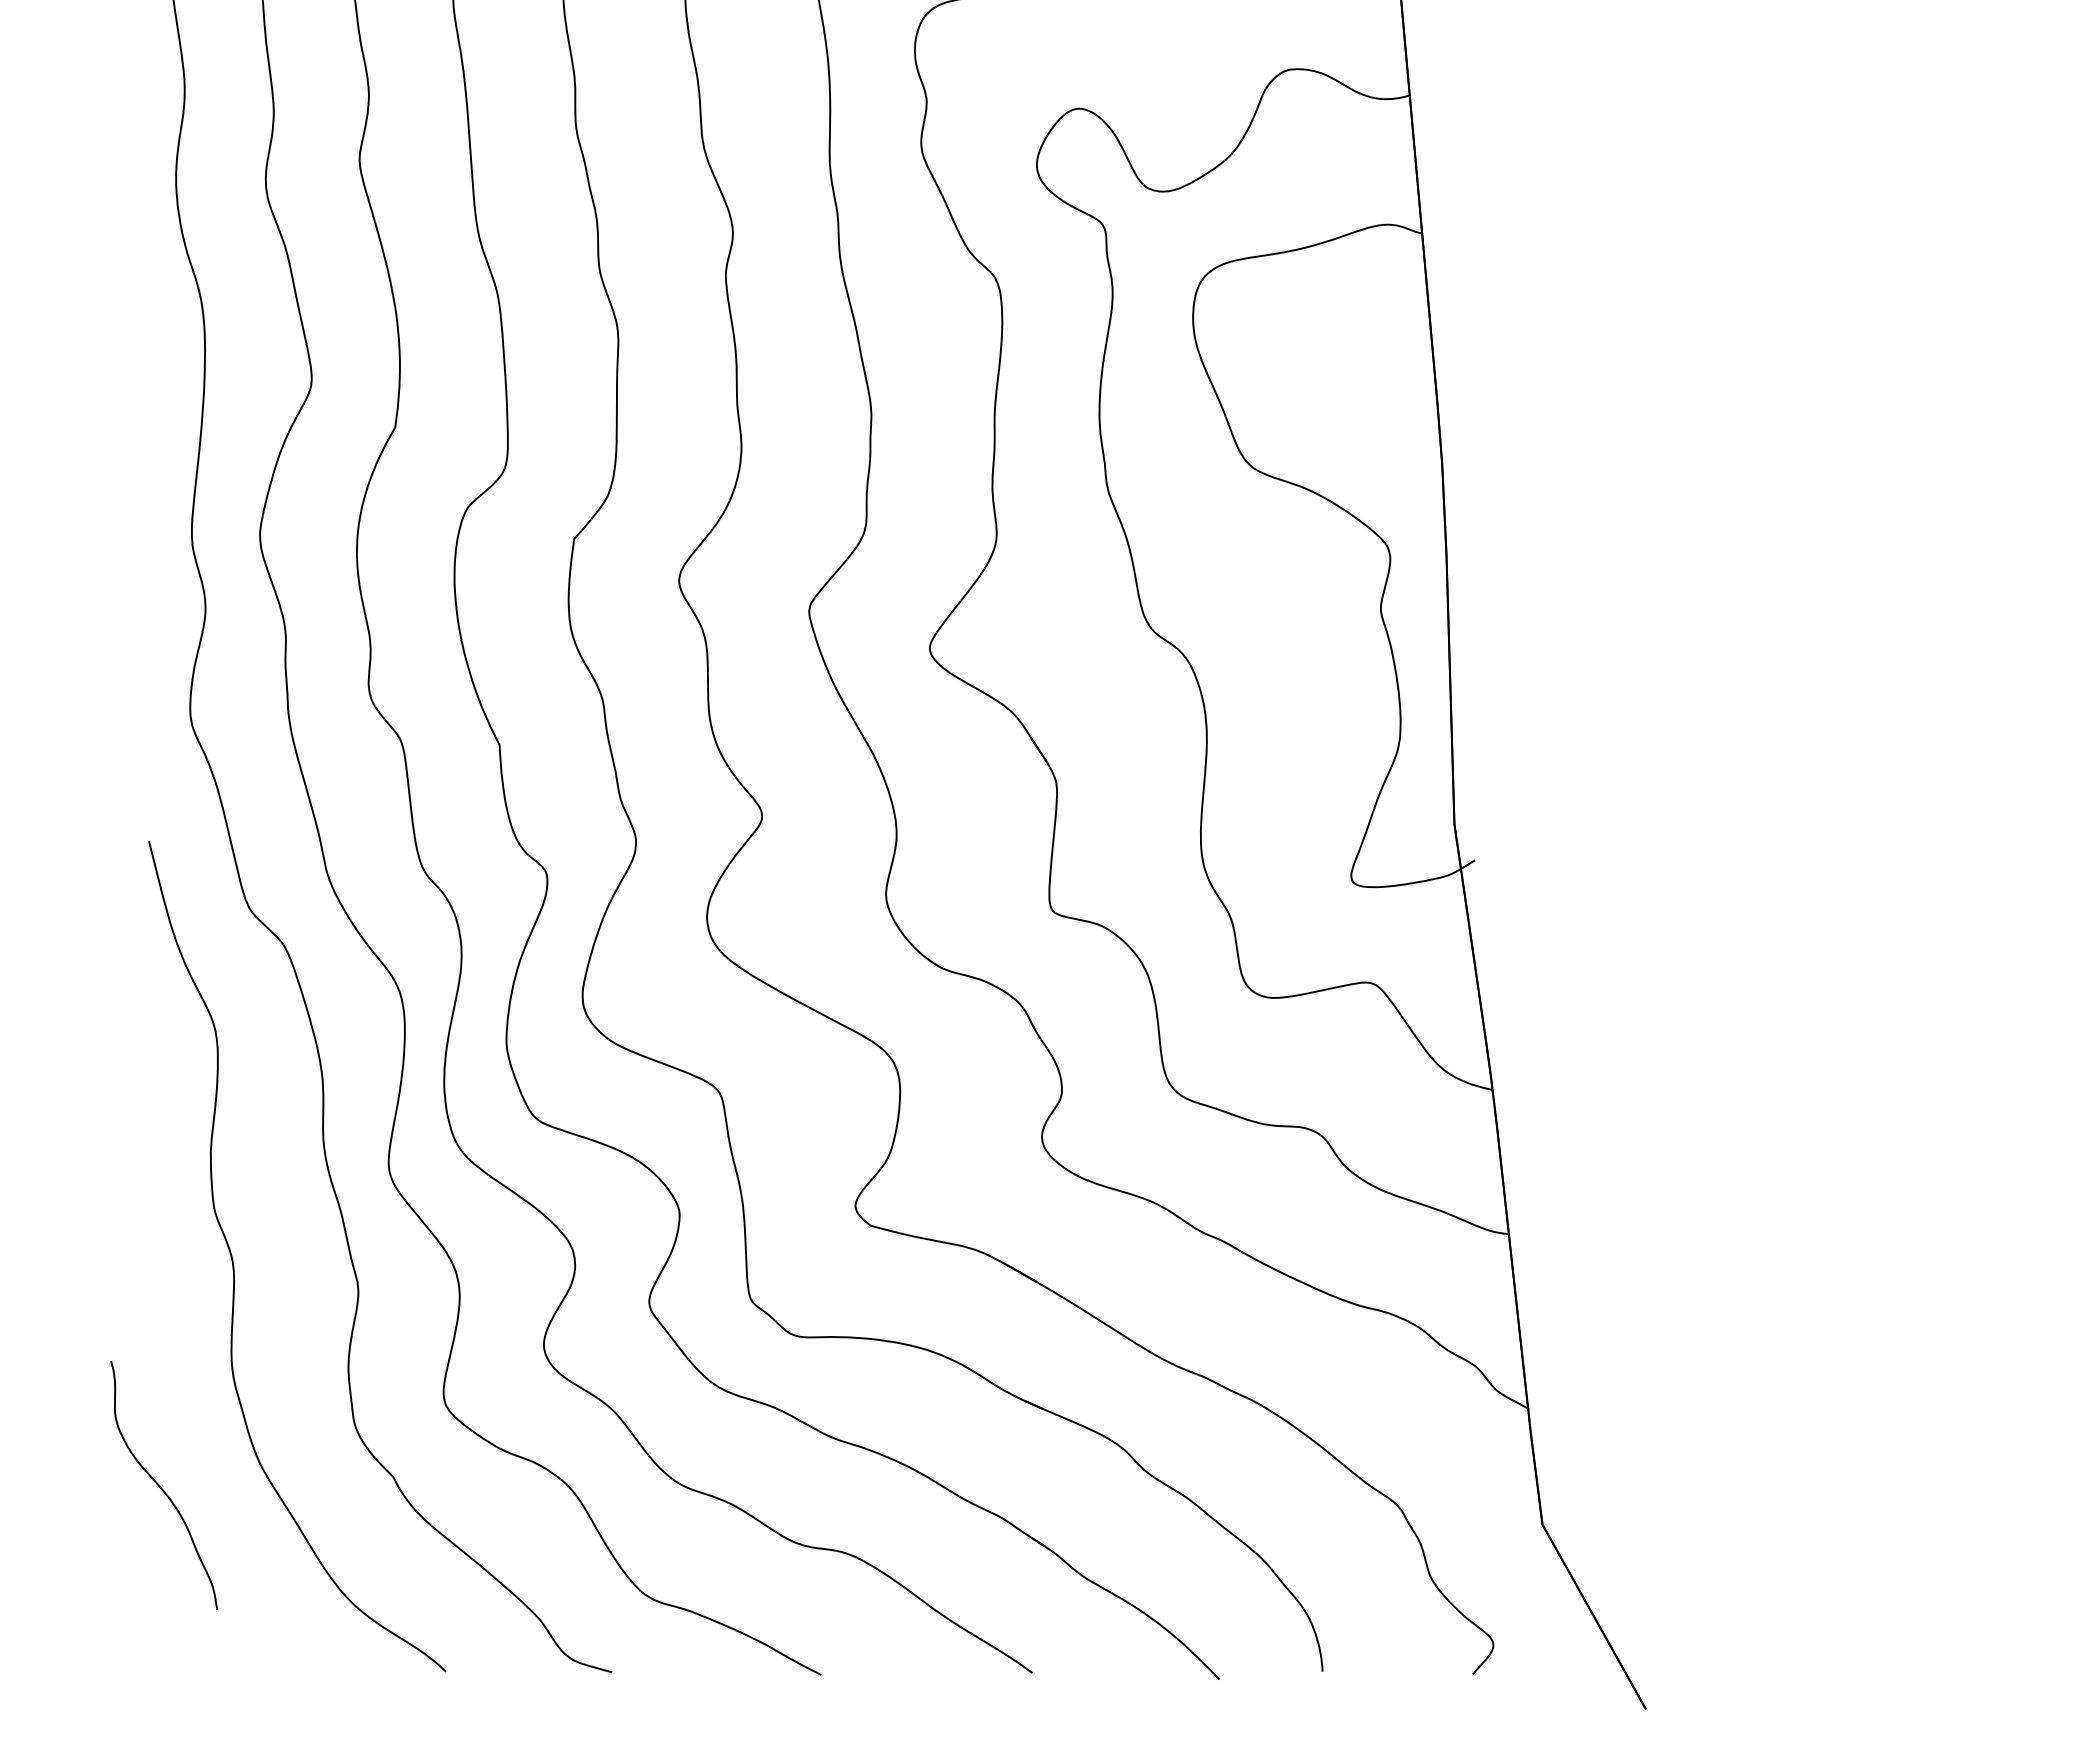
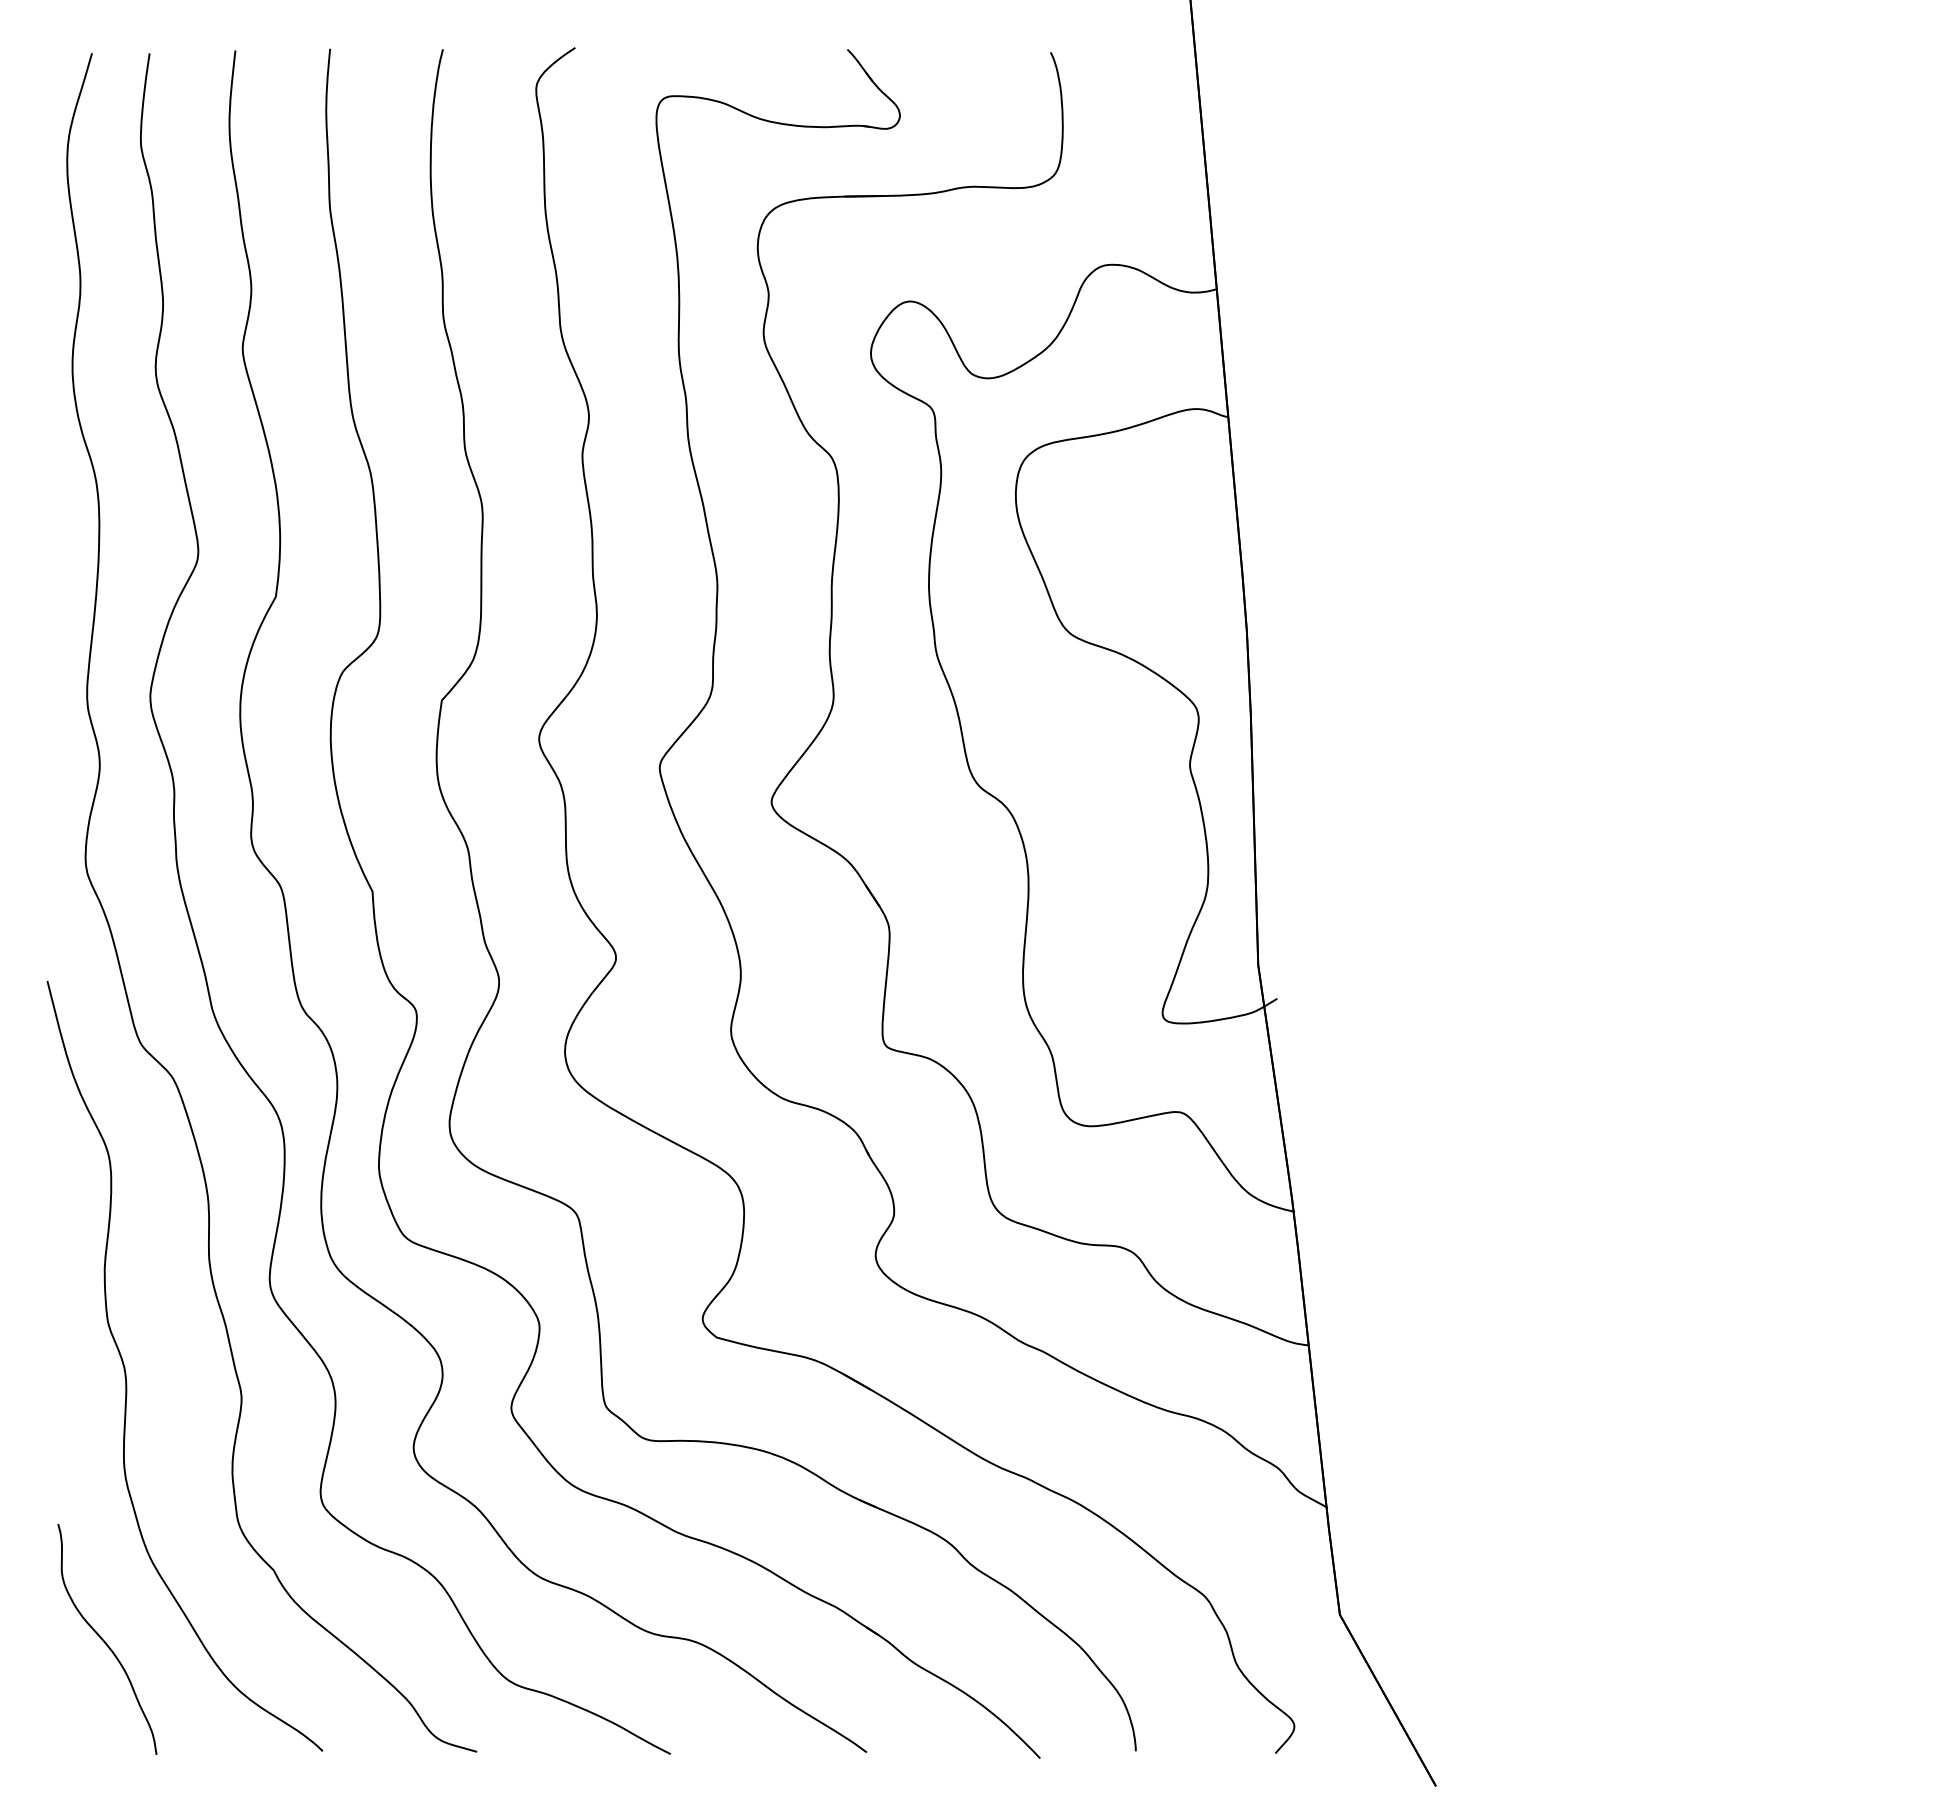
curve: (162, 1487) -> (105, 1641), moved

